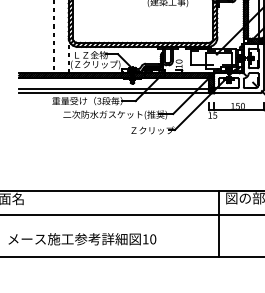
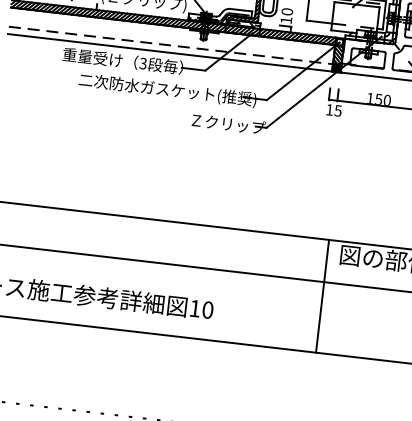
line: (114, 88) -> (171, 44), solid -> dashed

